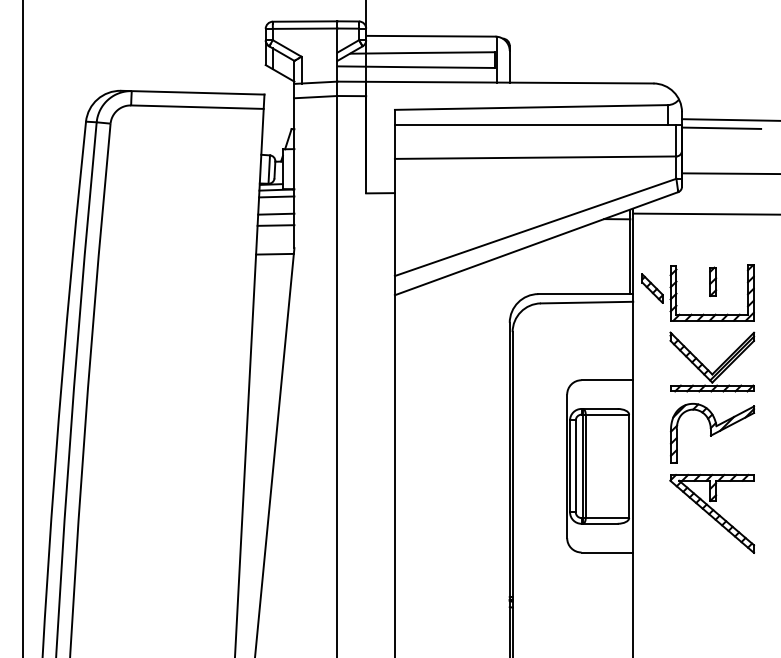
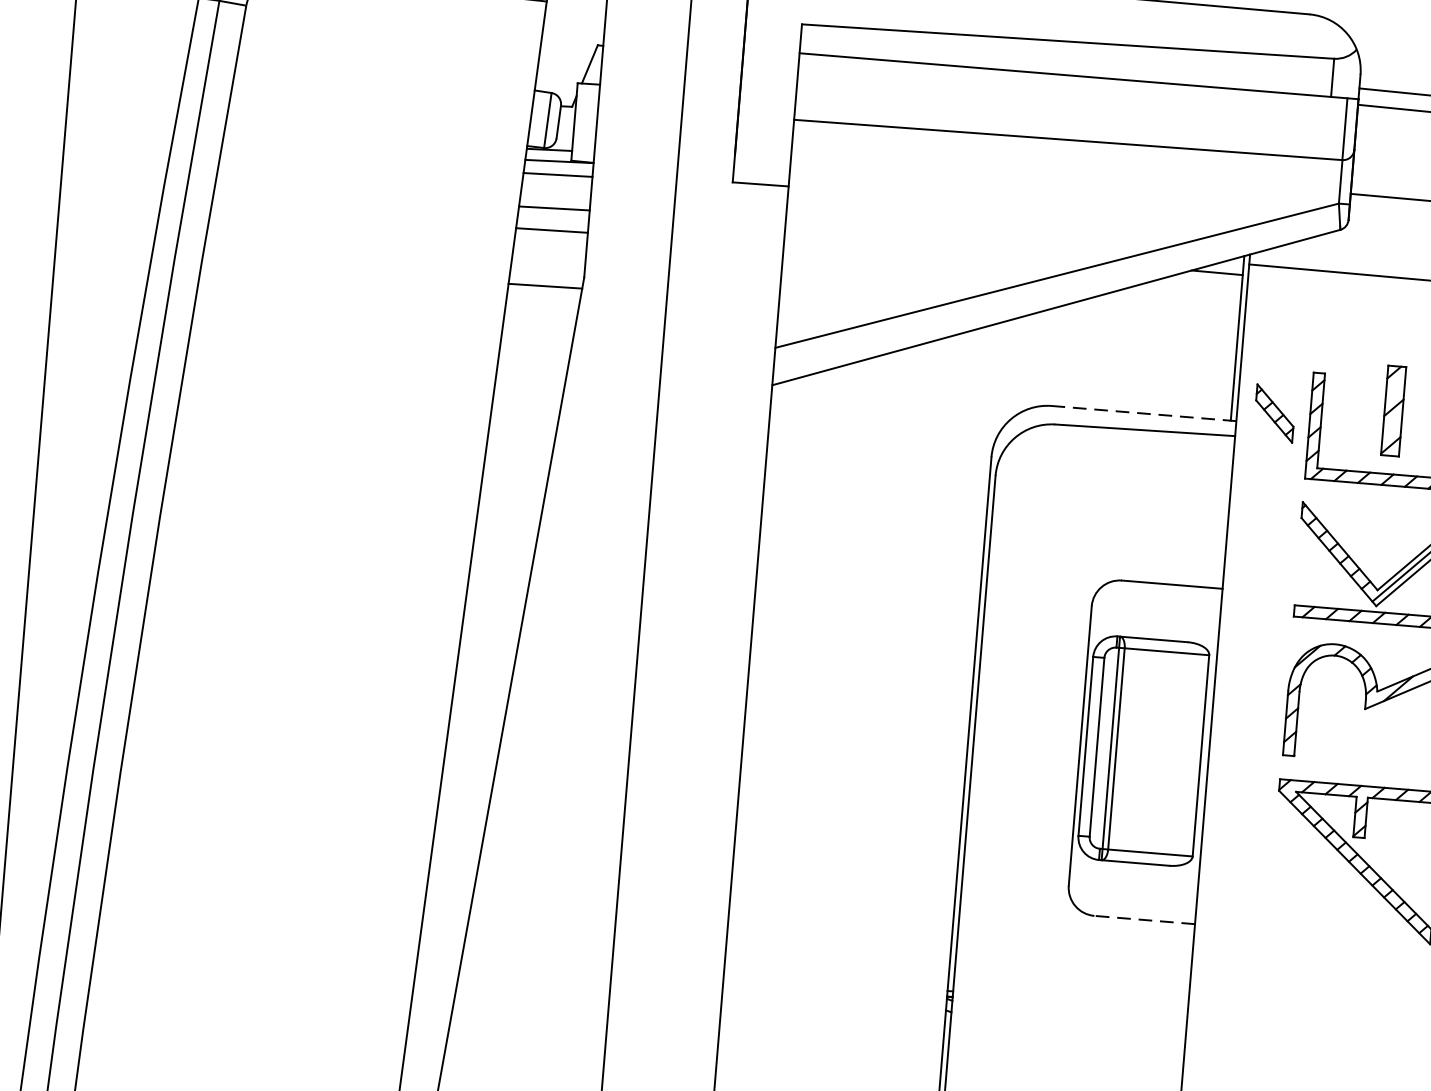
part: (713, 281) -> (1394, 409), size x1.6
line: (585, 294) -> (1143, 414), solid -> dashed
line: (607, 552) -> (1144, 920), solid -> dashed

